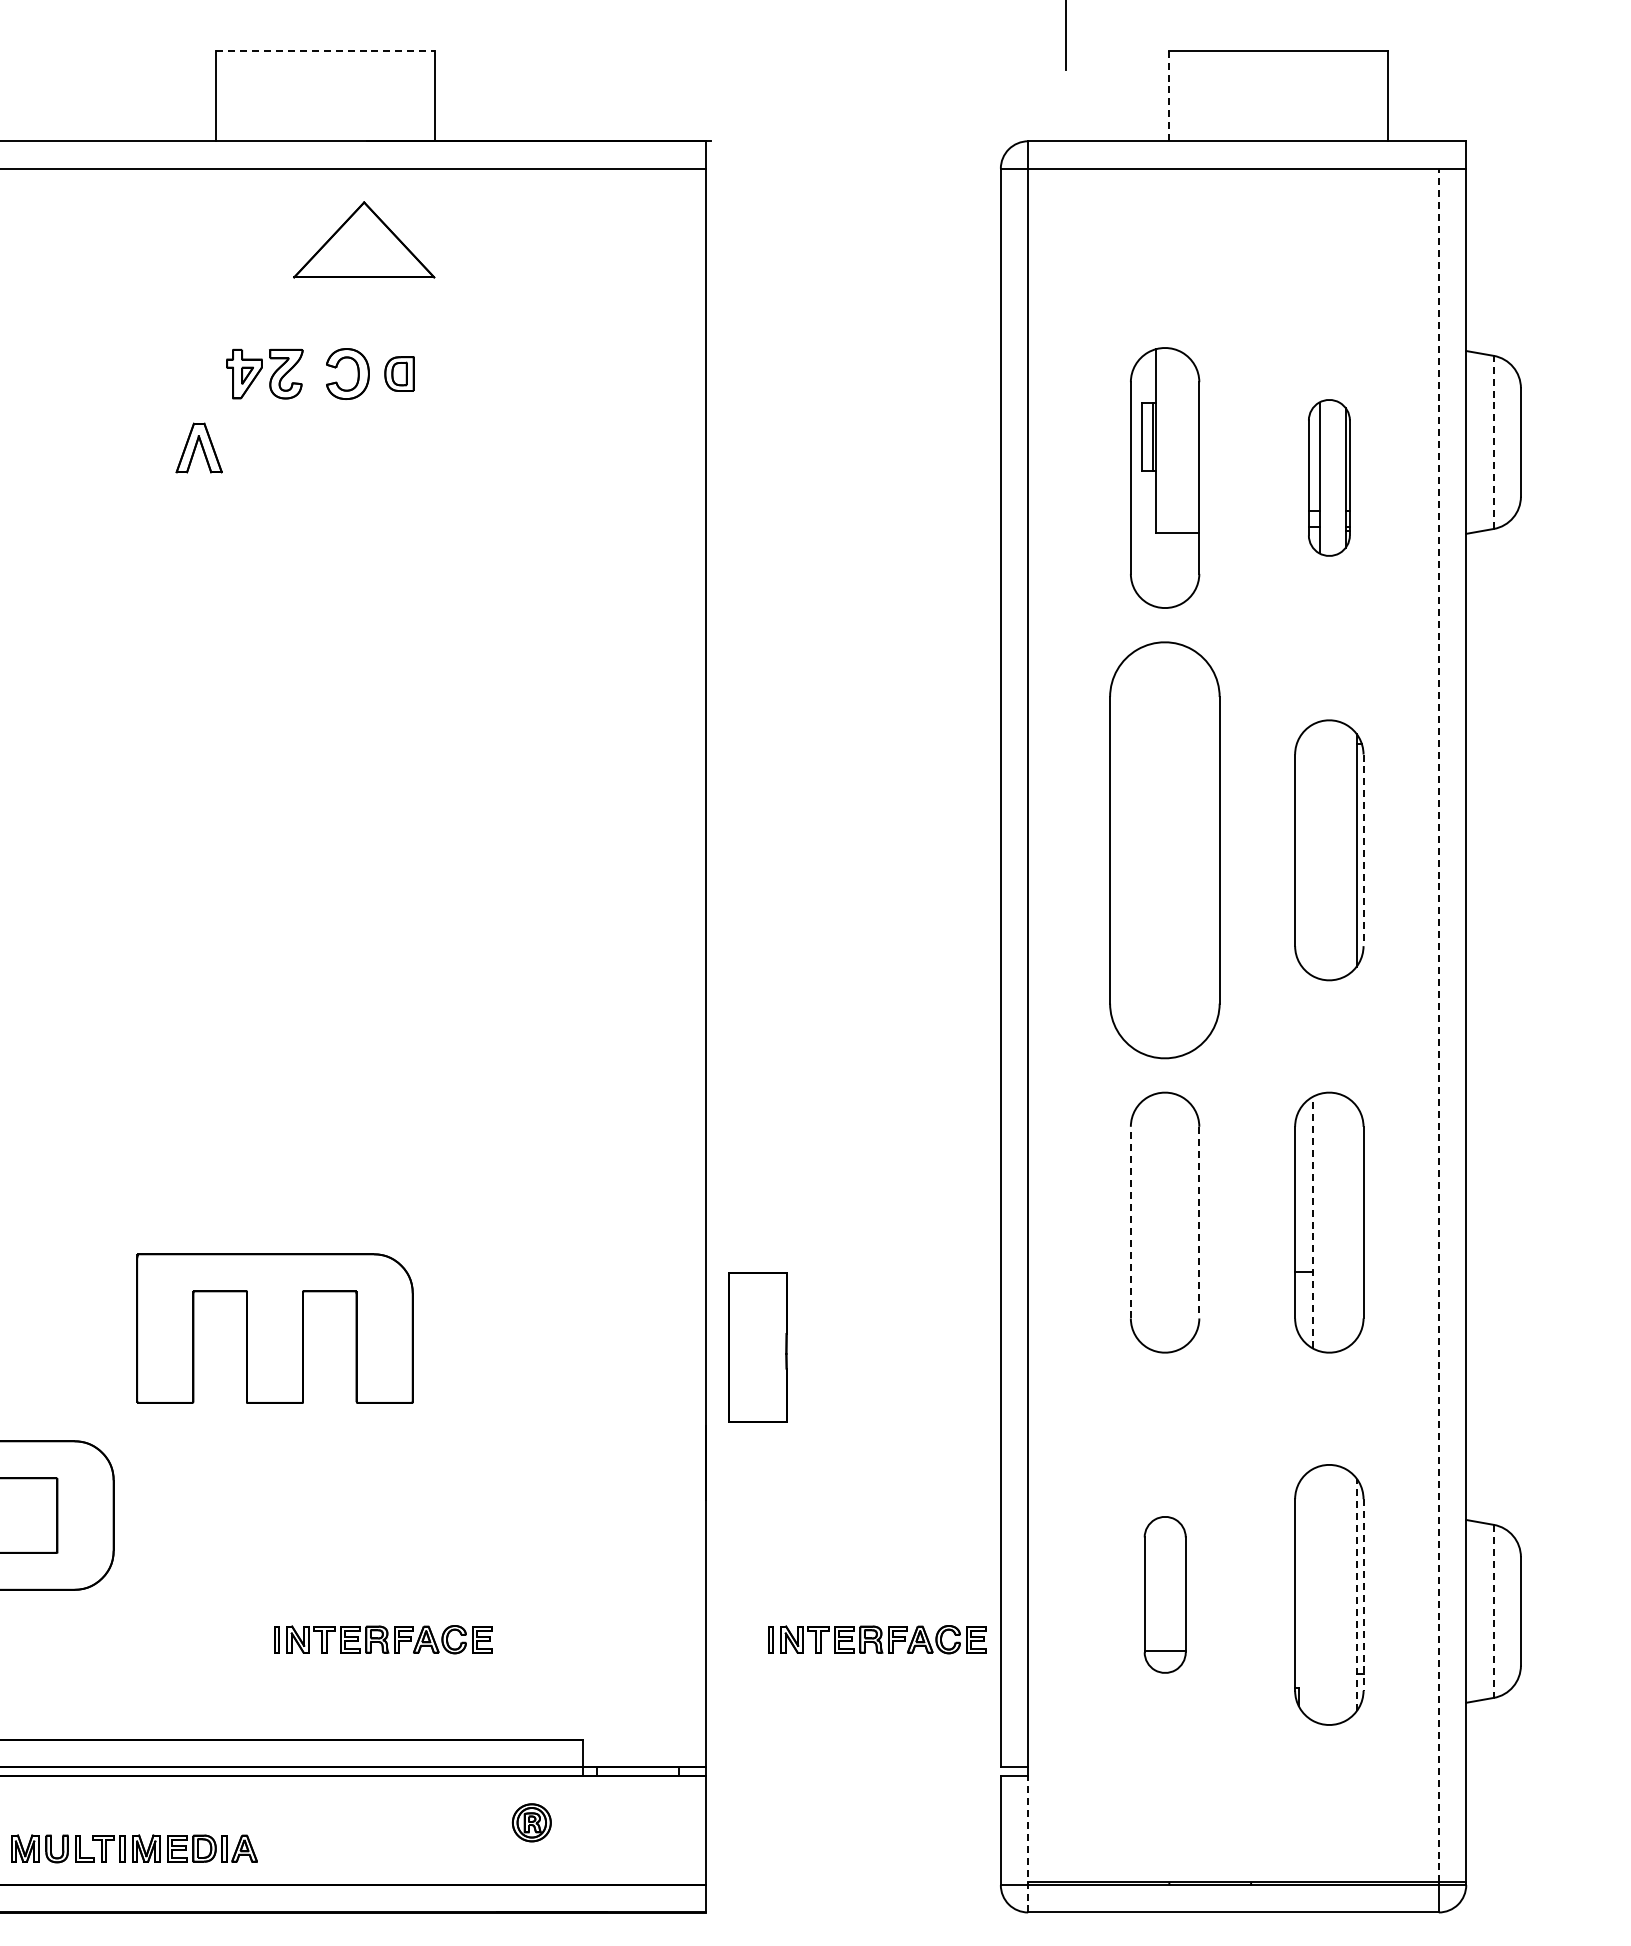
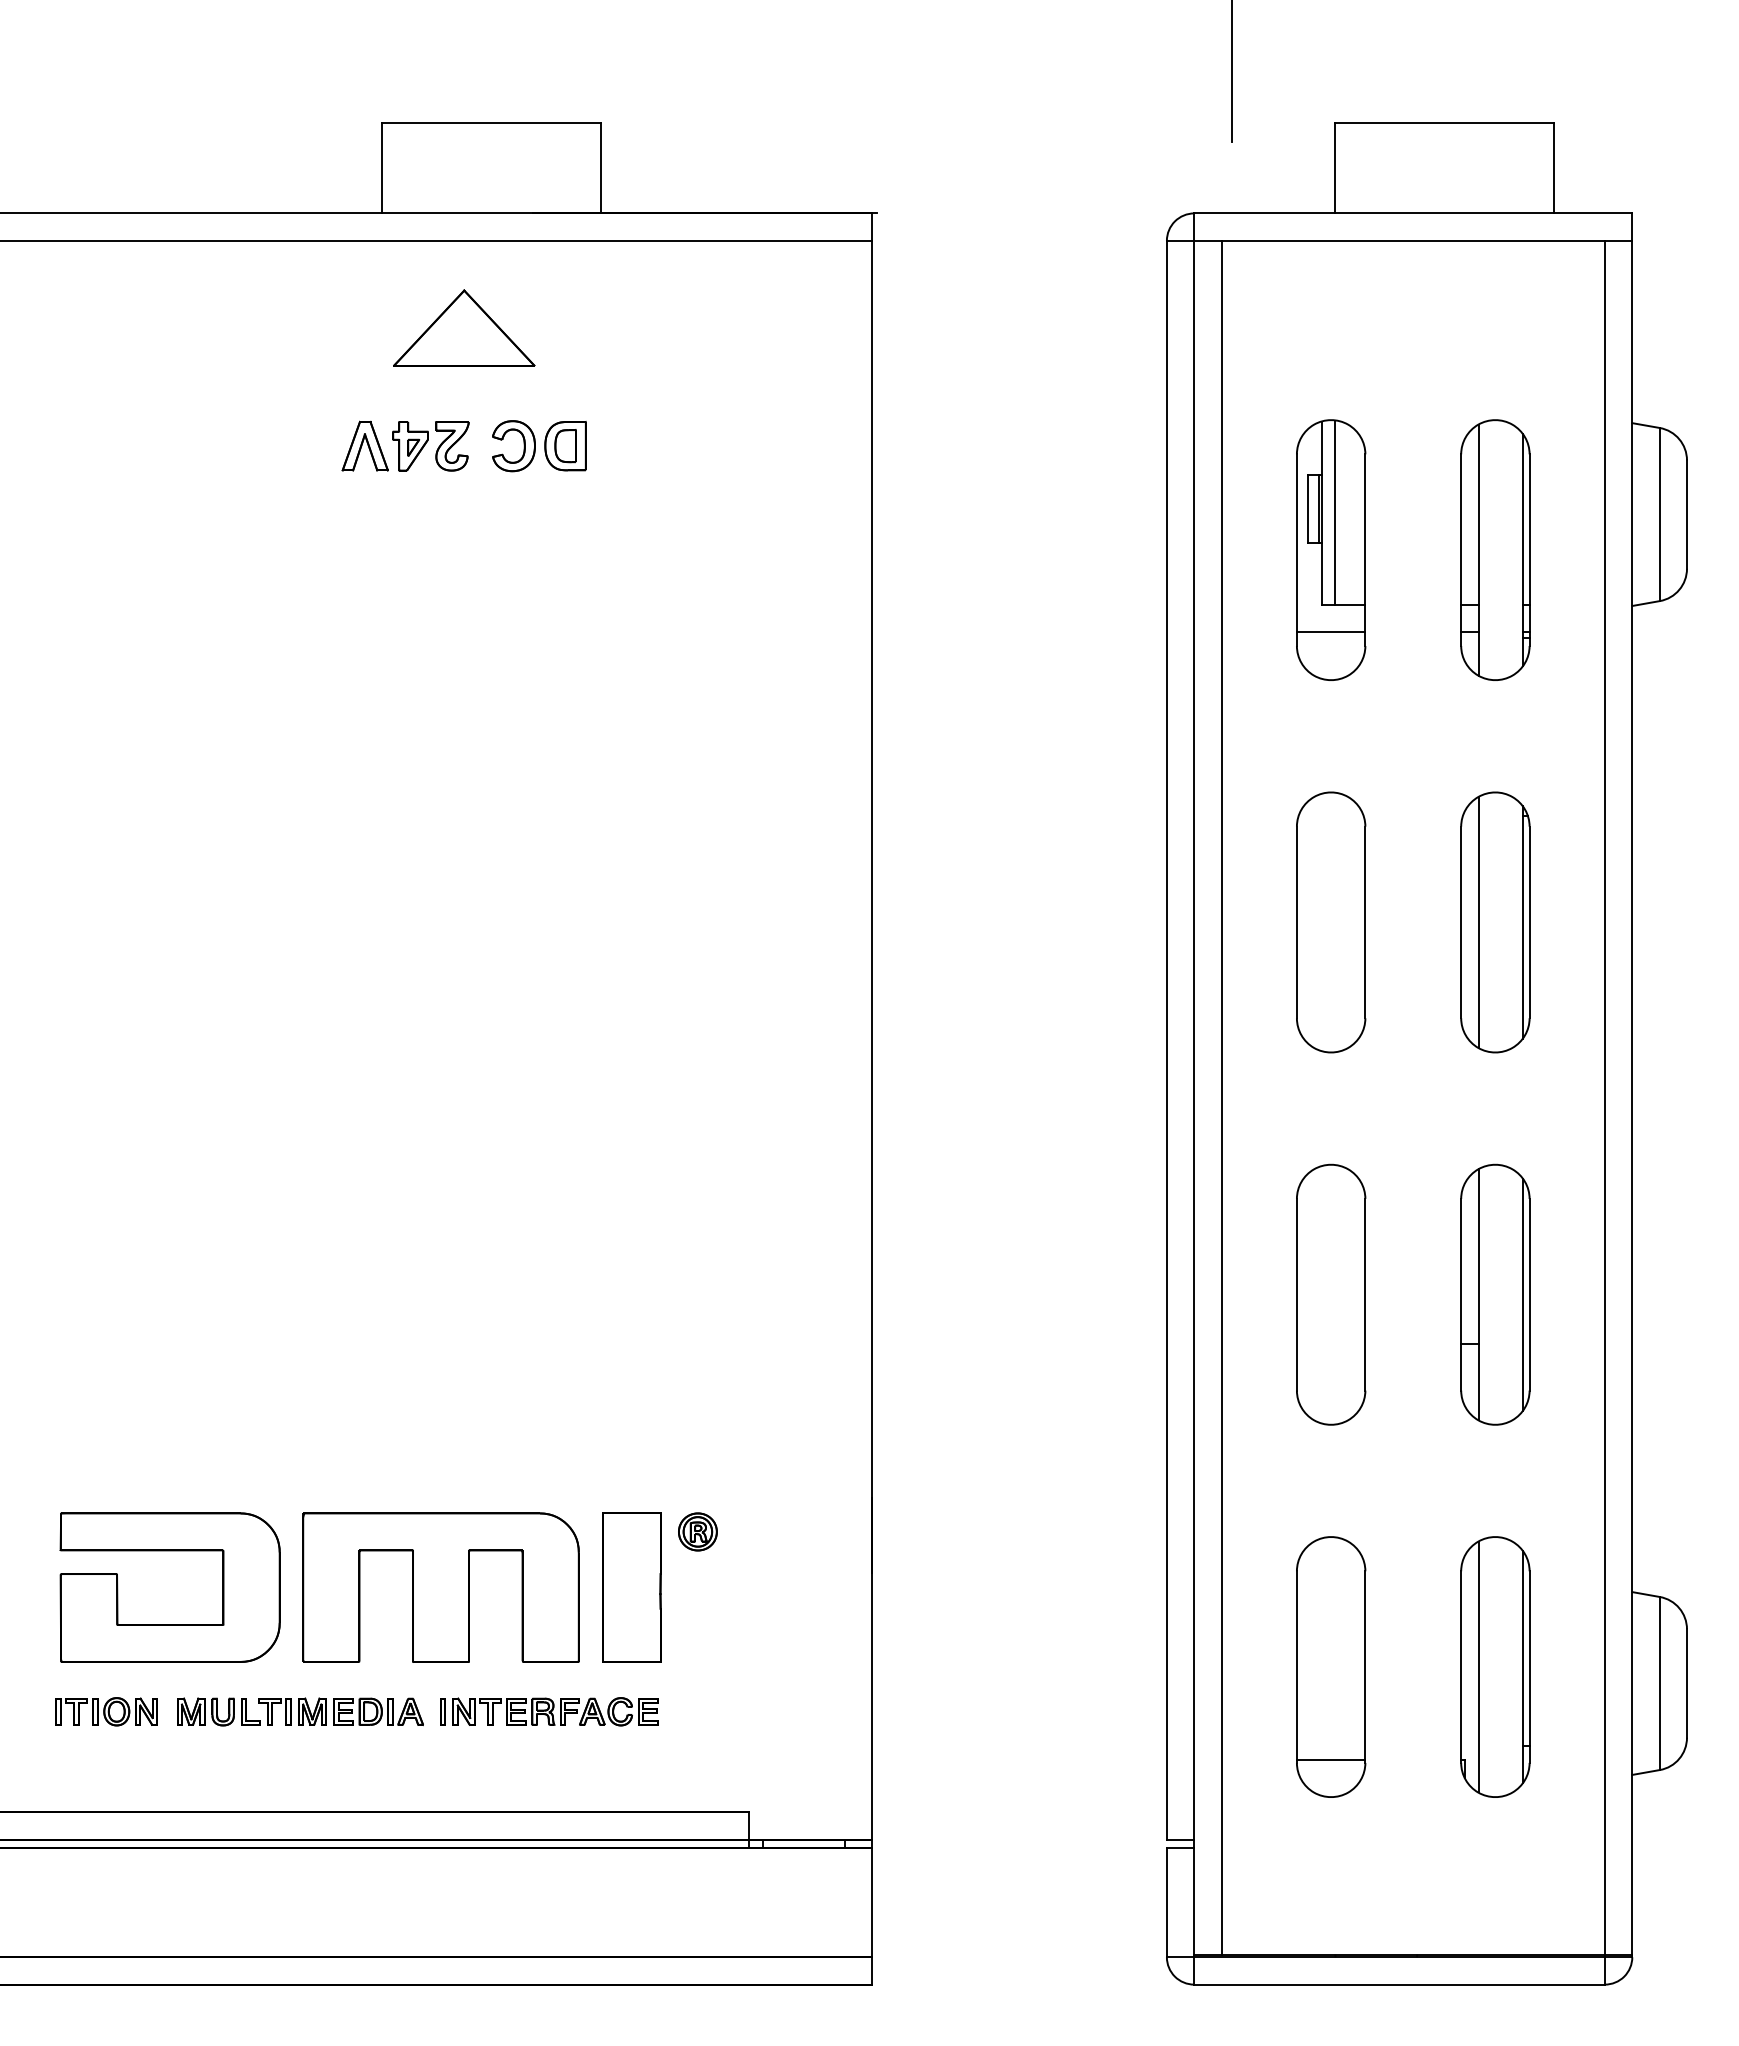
line: (326, 51) -> (492, 123), dashed -> solid
line: (1169, 95) -> (1335, 167), dashed -> solid
part: (364, 239) -> (464, 327), moved
part: (399, 374) -> (565, 446), size x1.43
line: (1169, 440) -> (1335, 512), added
line: (1493, 442) -> (1659, 514), dashed -> solid
part: (198, 447) -> (364, 445), moved
part: (1329, 477) -> (1495, 549), size x1.67
line: (1164, 560) -> (1330, 632), added
part: (1165, 850) -> (1331, 922), size x0.62
line: (1312, 850) -> (1478, 922), added
line: (1363, 850) -> (1529, 922), dashed -> solid
line: (1055, 1025) -> (1221, 1097), added
line: (1438, 1025) -> (1604, 1097), dashed -> solid
line: (1130, 1222) -> (1296, 1294), dashed -> solid
line: (1199, 1222) -> (1365, 1294), dashed -> solid
line: (1312, 1222) -> (1478, 1294), dashed -> solid
line: (1356, 1222) -> (1522, 1294), added
part: (274, 1328) -> (440, 1587), moved
part: (757, 1347) -> (631, 1587), moved
part: (1165, 1594) -> (1331, 1666), size x1.67
line: (1312, 1594) -> (1478, 1666), added
line: (1356, 1594) -> (1522, 1666), dashed -> solid
line: (1363, 1595) -> (1529, 1667), dashed -> solid
line: (1493, 1611) -> (1659, 1683), dashed -> solid
part: (877, 1639) -> (1043, 1711), removed
part: (531, 1822) -> (697, 1531), moved
line: (1028, 1843) -> (1194, 1915), dashed -> solid
part: (134, 1848) -> (300, 1711), moved

